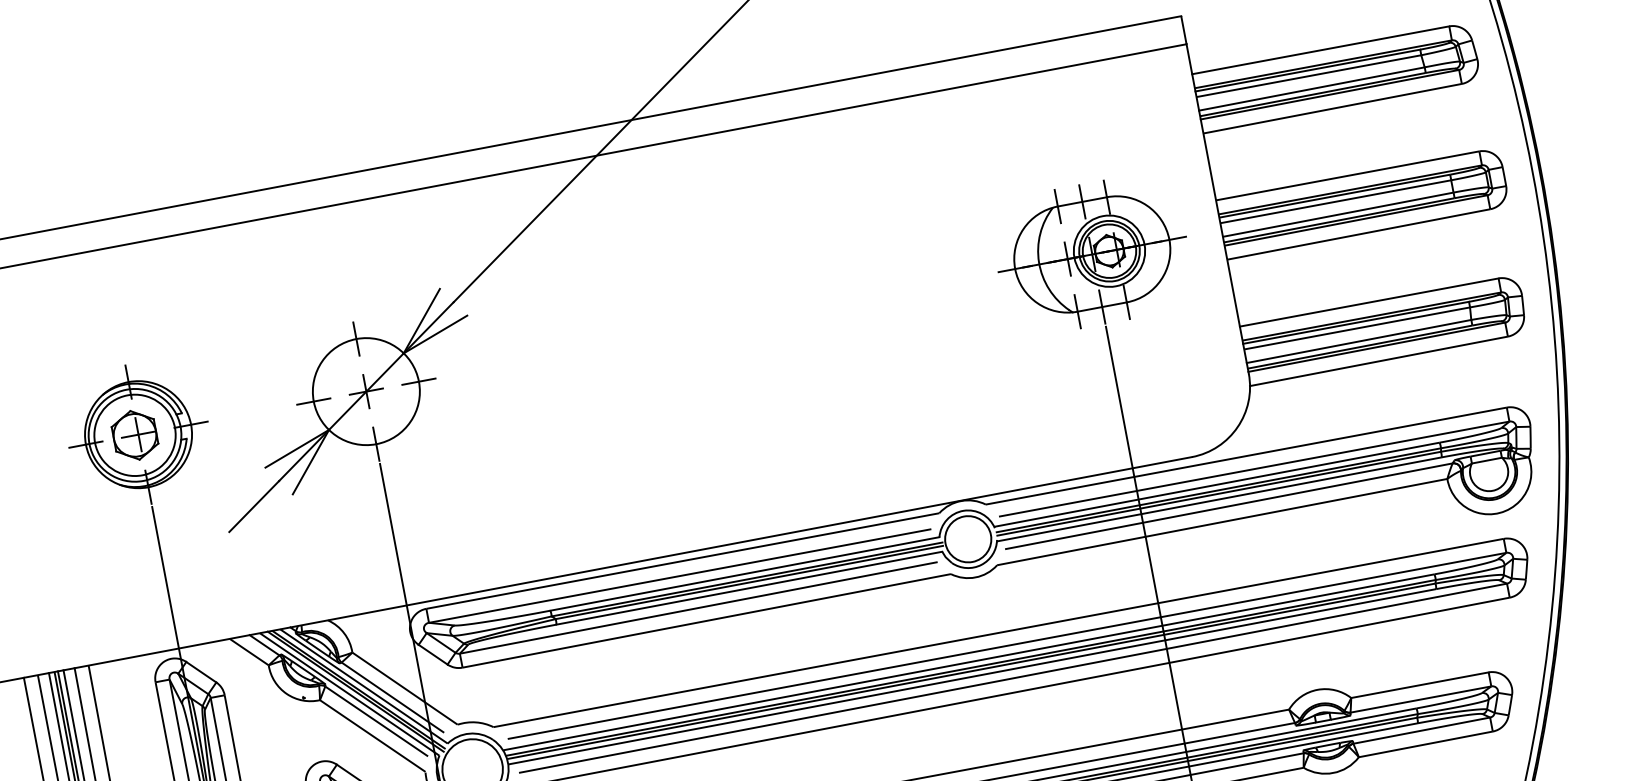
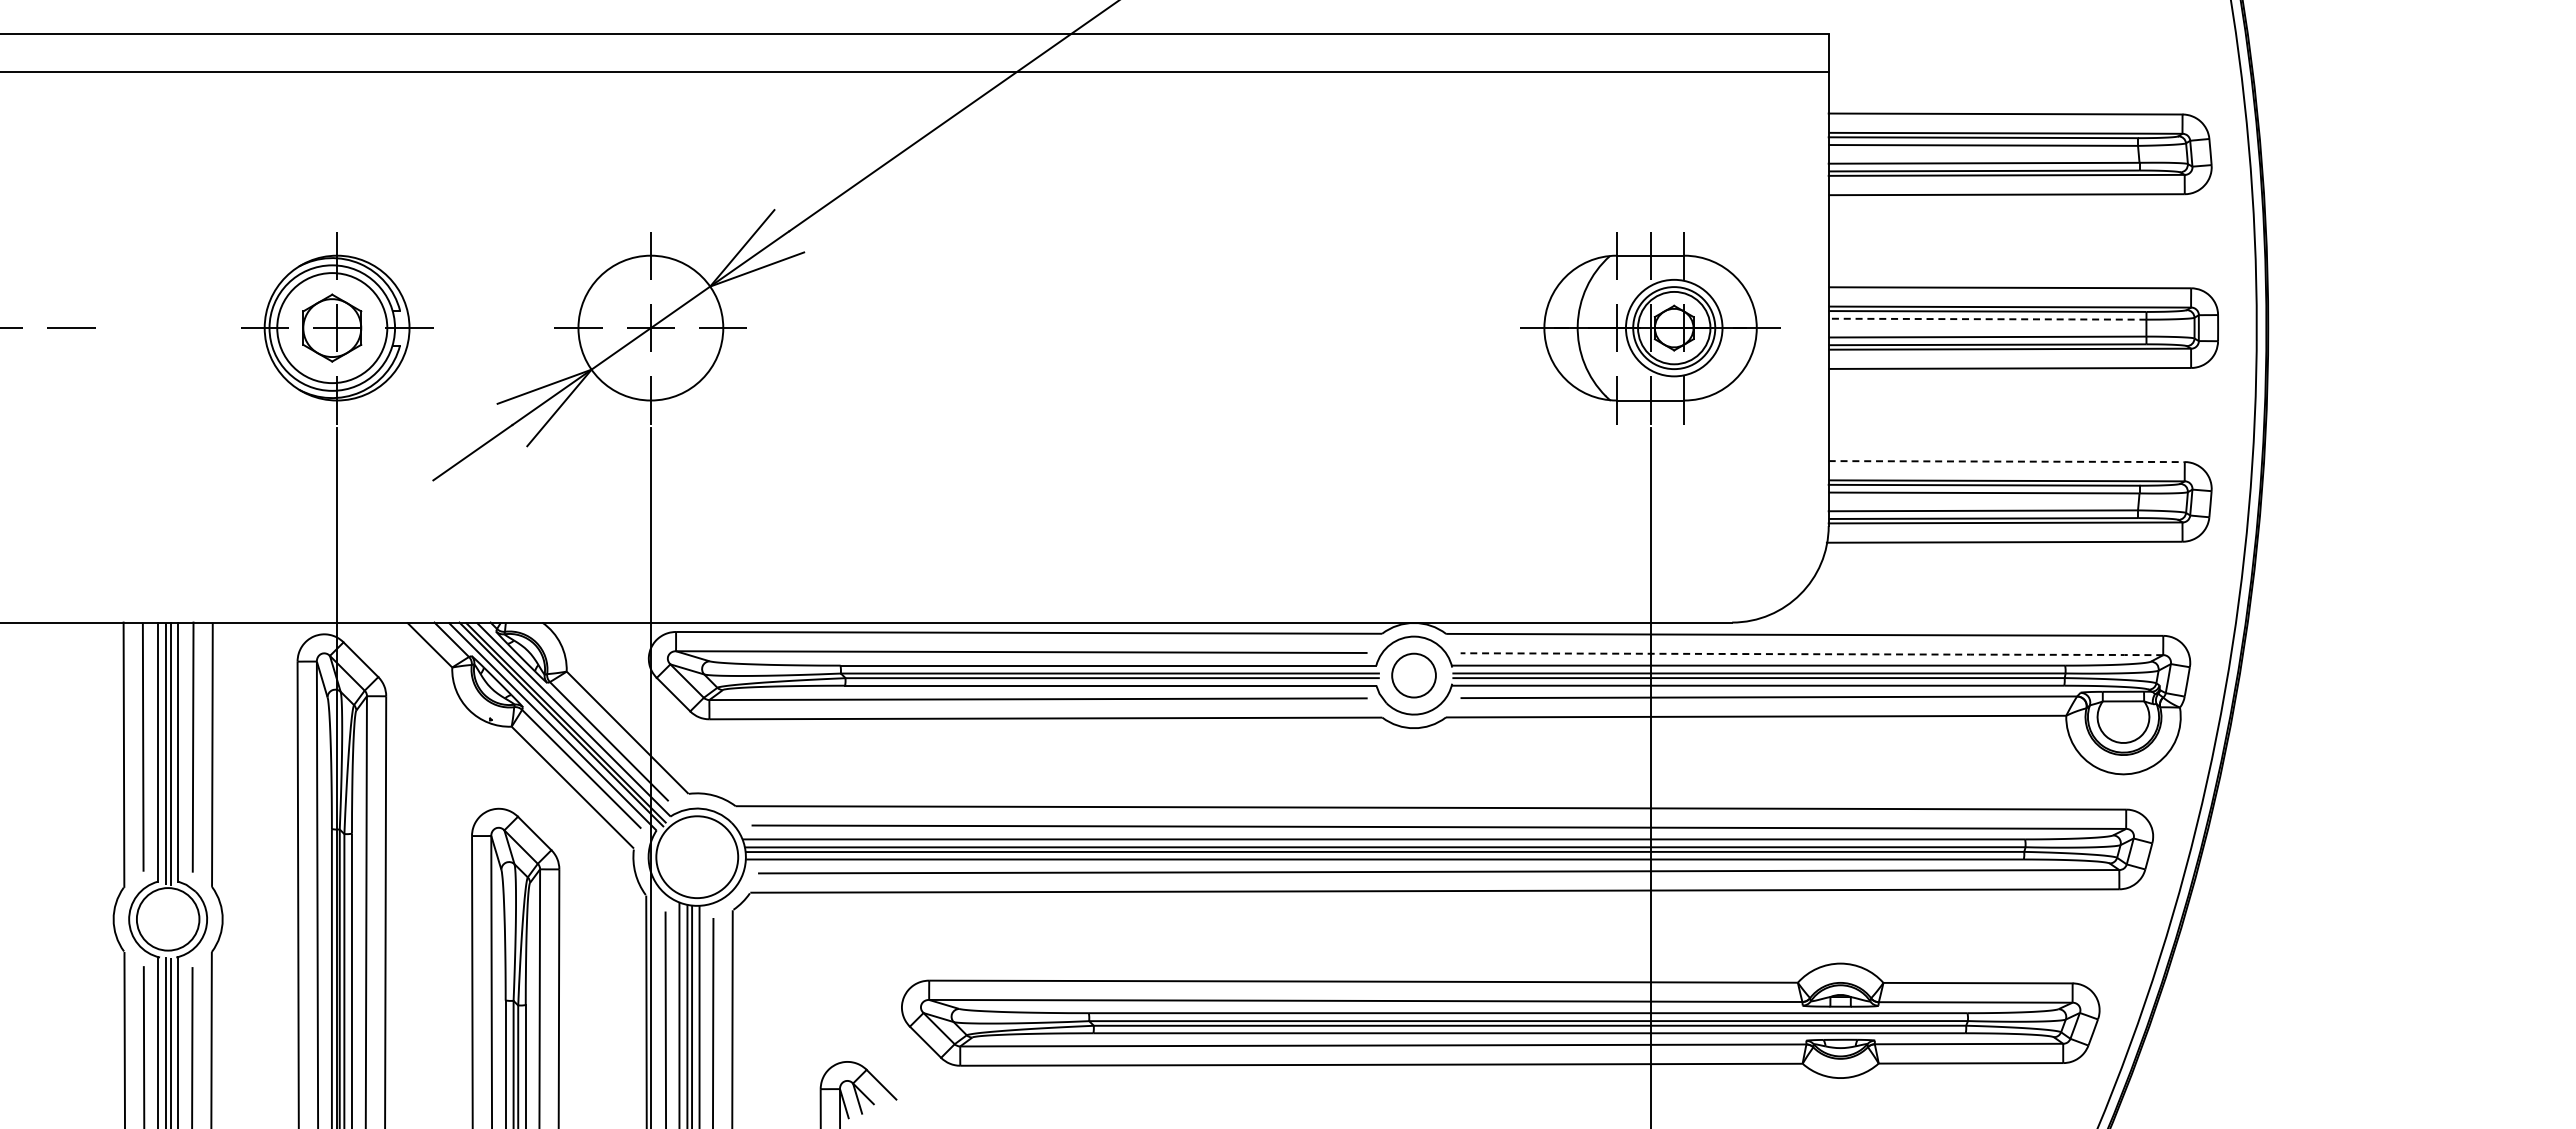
line: (1336, 201) -> (1988, 319), solid -> dashed
line: (1369, 302) -> (2007, 461), solid -> dashed
line: (1255, 469) -> (1813, 654), solid -> dashed
circle: (967, 539) -> (1413, 675), size x0.7

